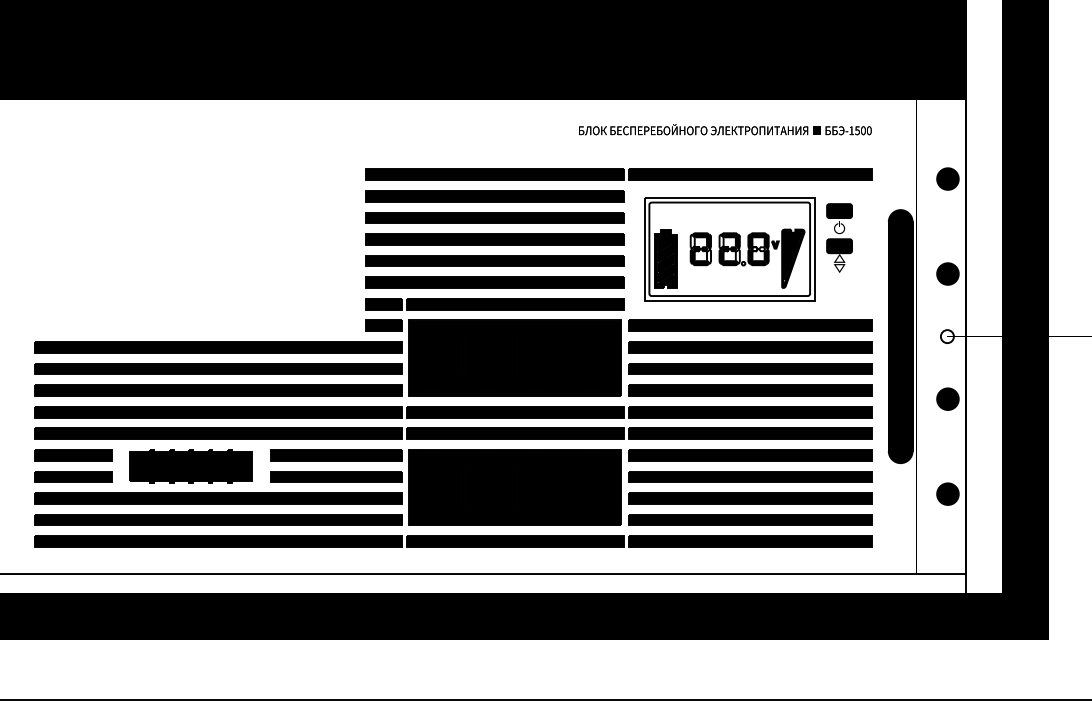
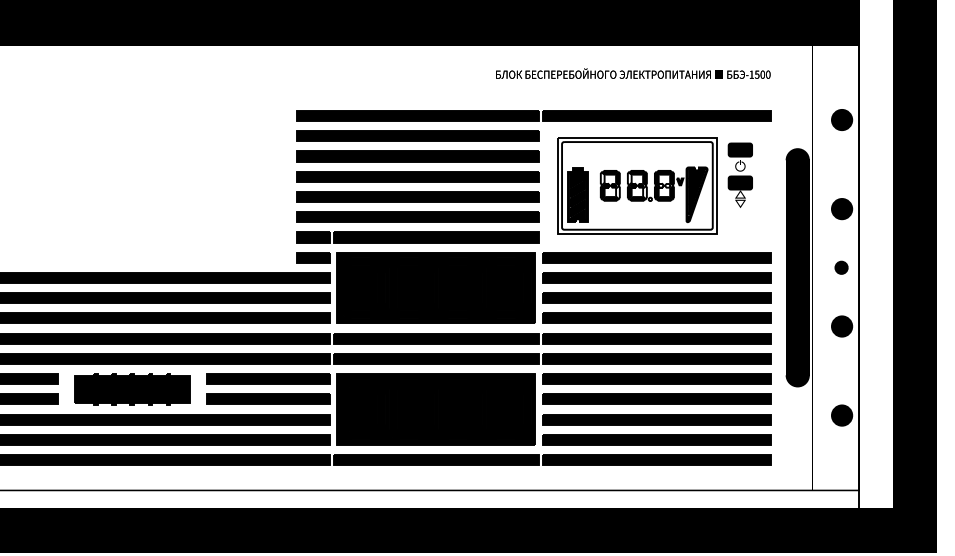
fill: (946, 336) -> (840, 267), added

